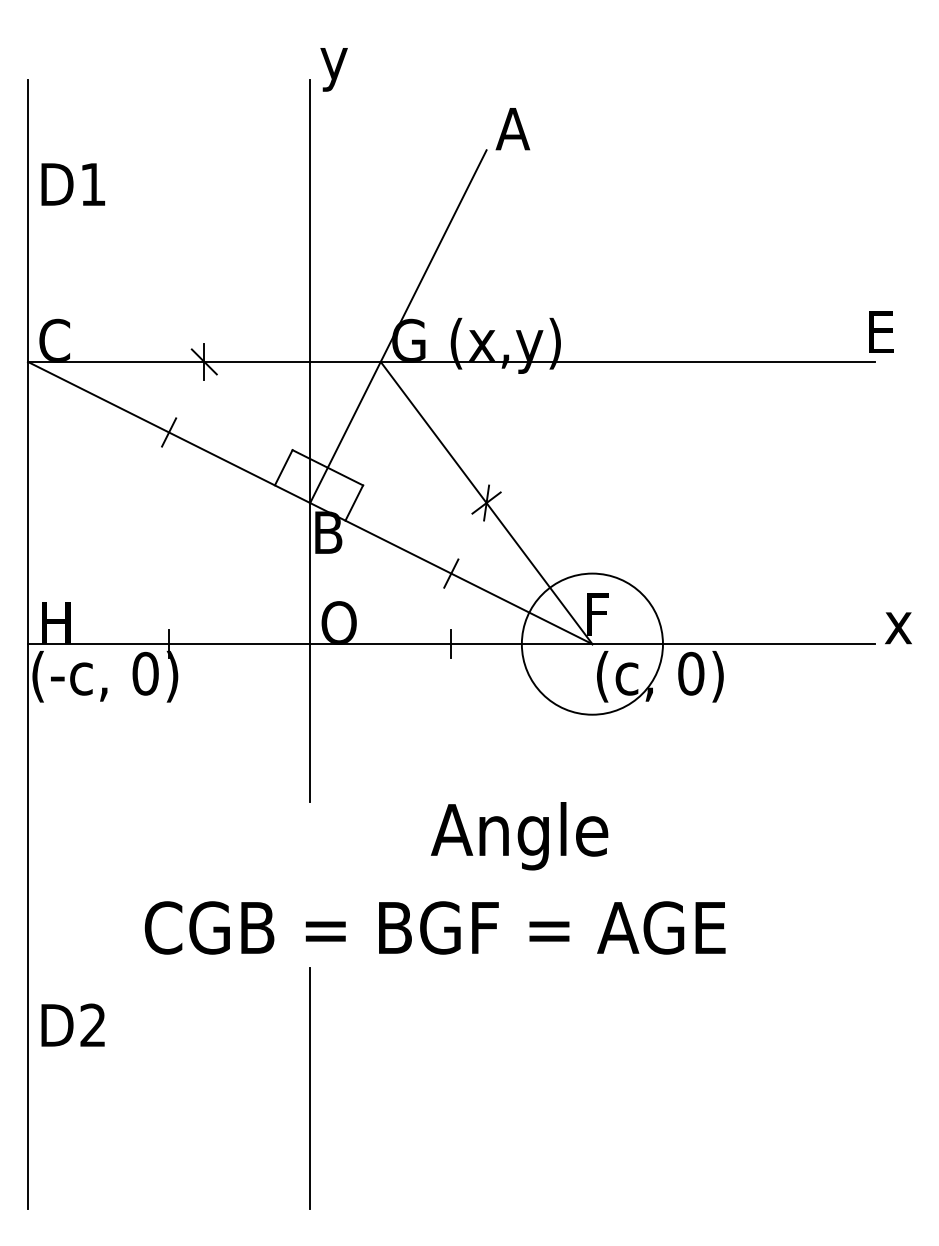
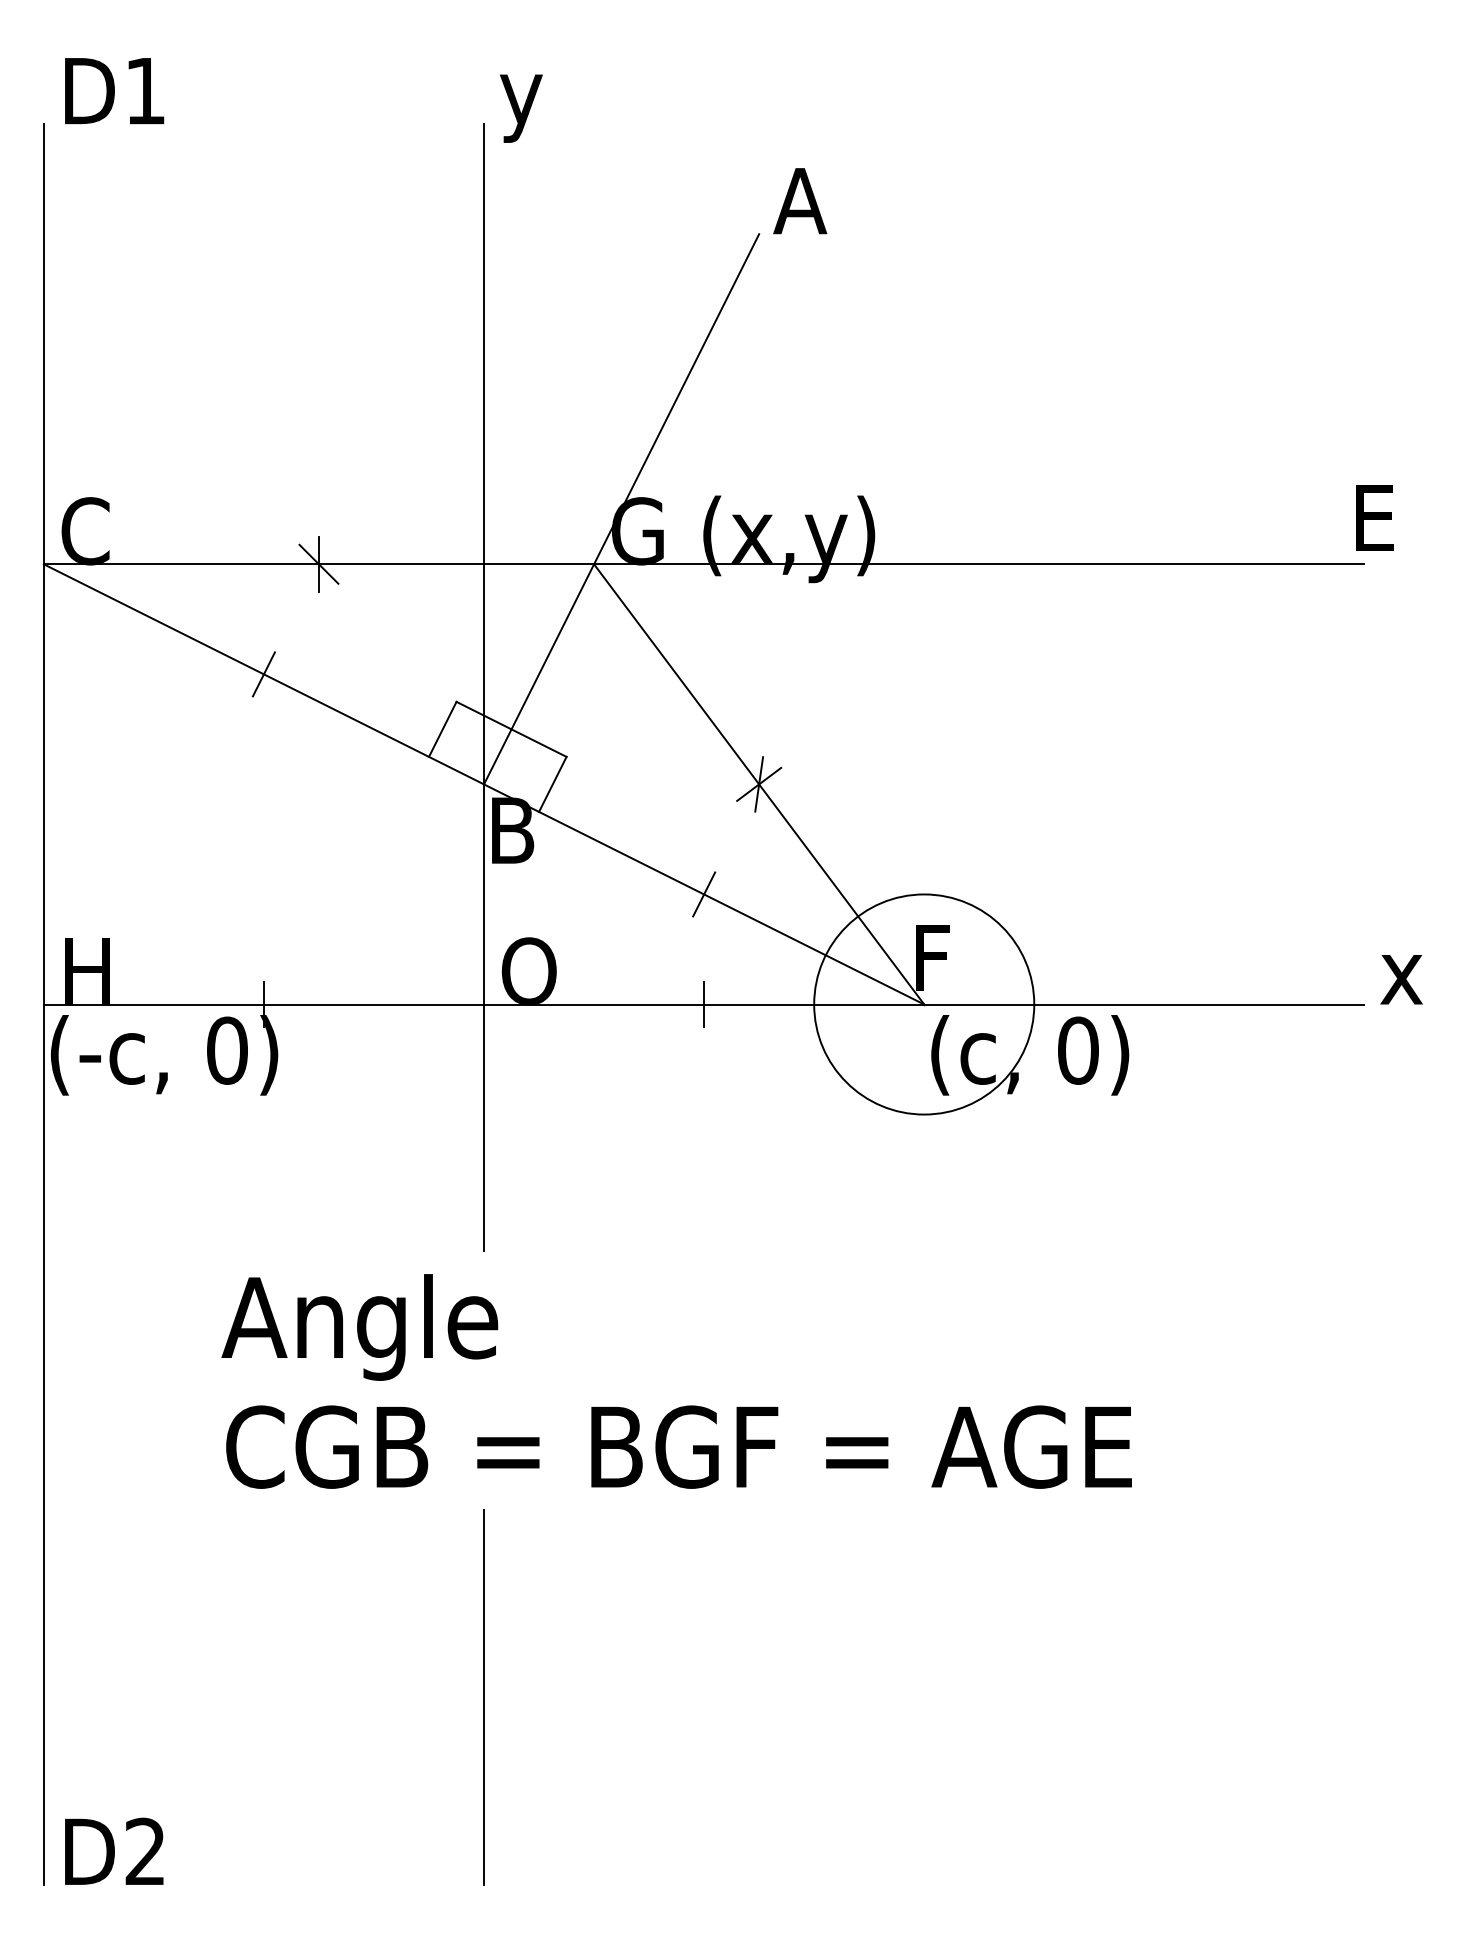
text: (73, 184) -> (114, 91), moved
text: (519, 836) -> (359, 1327), moved
text: (72, 1024) -> (113, 1850), moved

